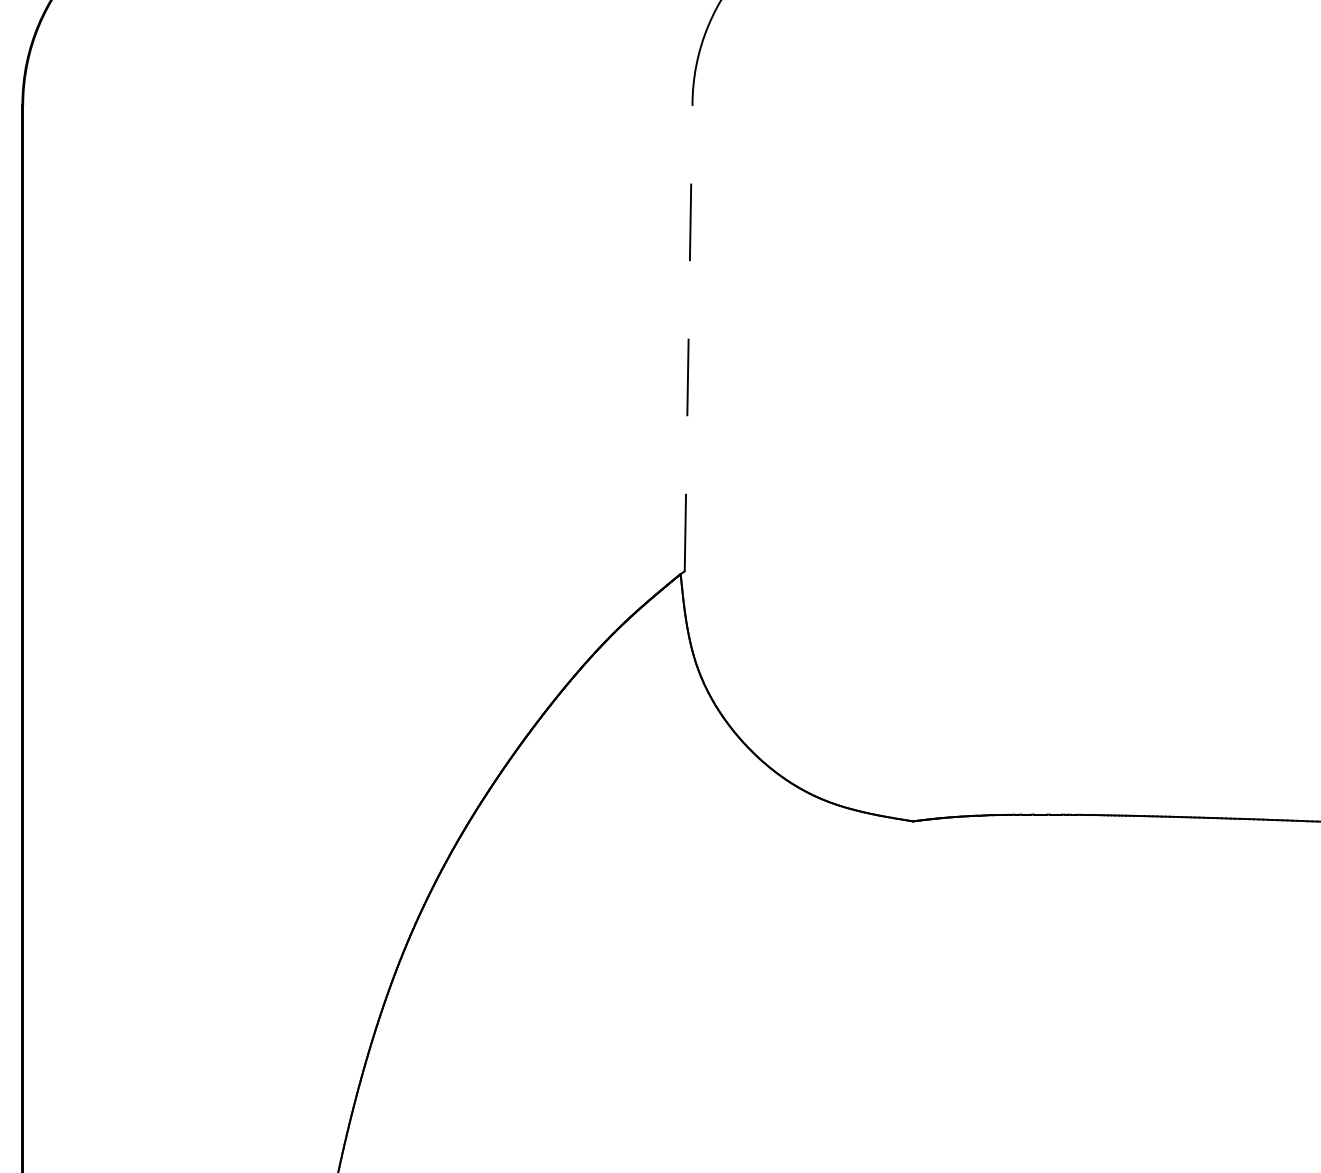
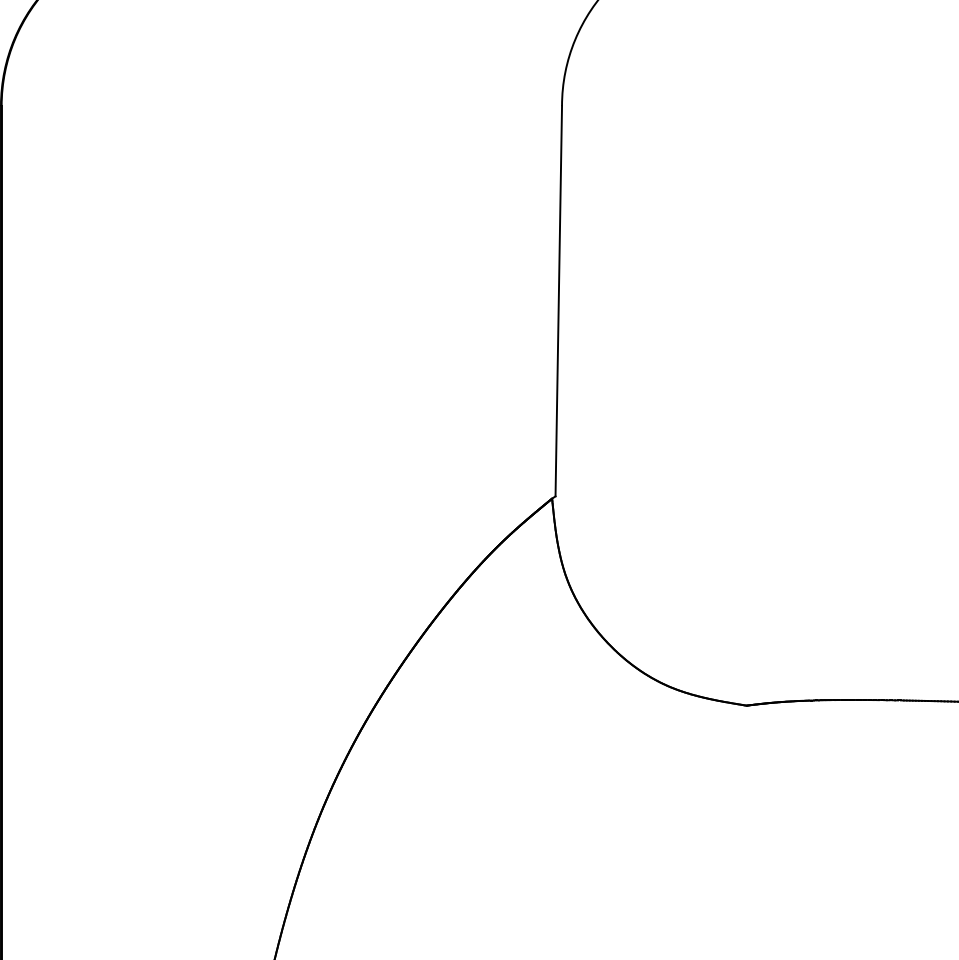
line: (688, 337) -> (558, 300), dashed -> solid

